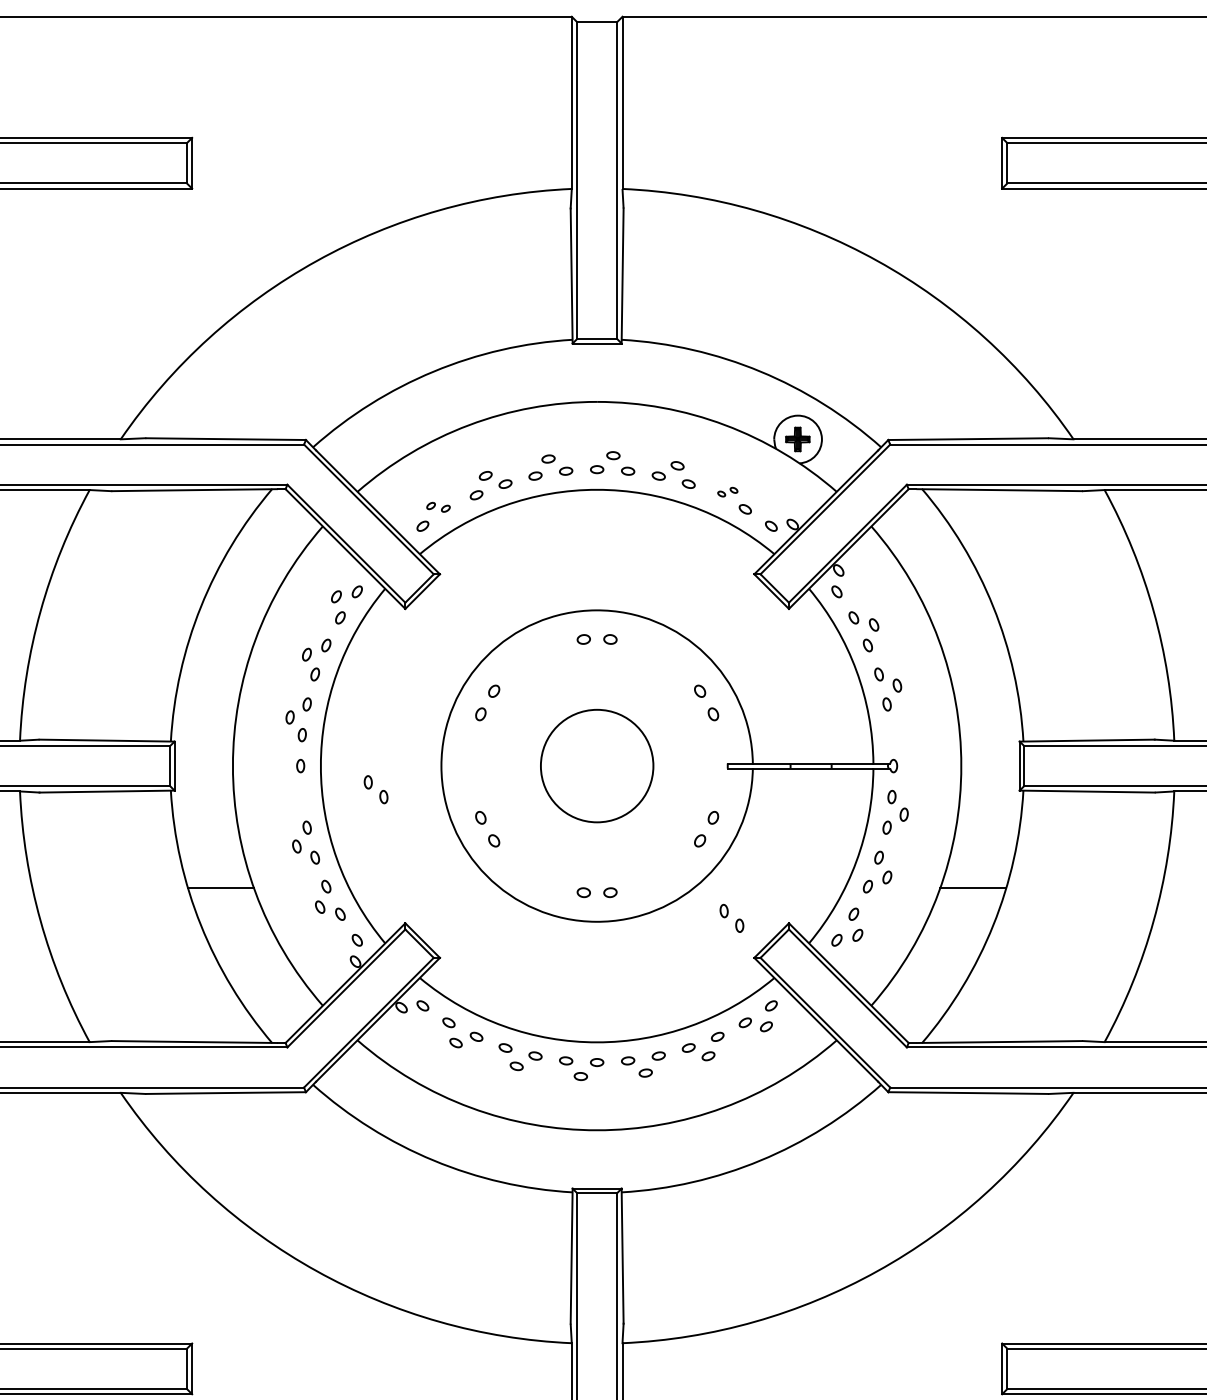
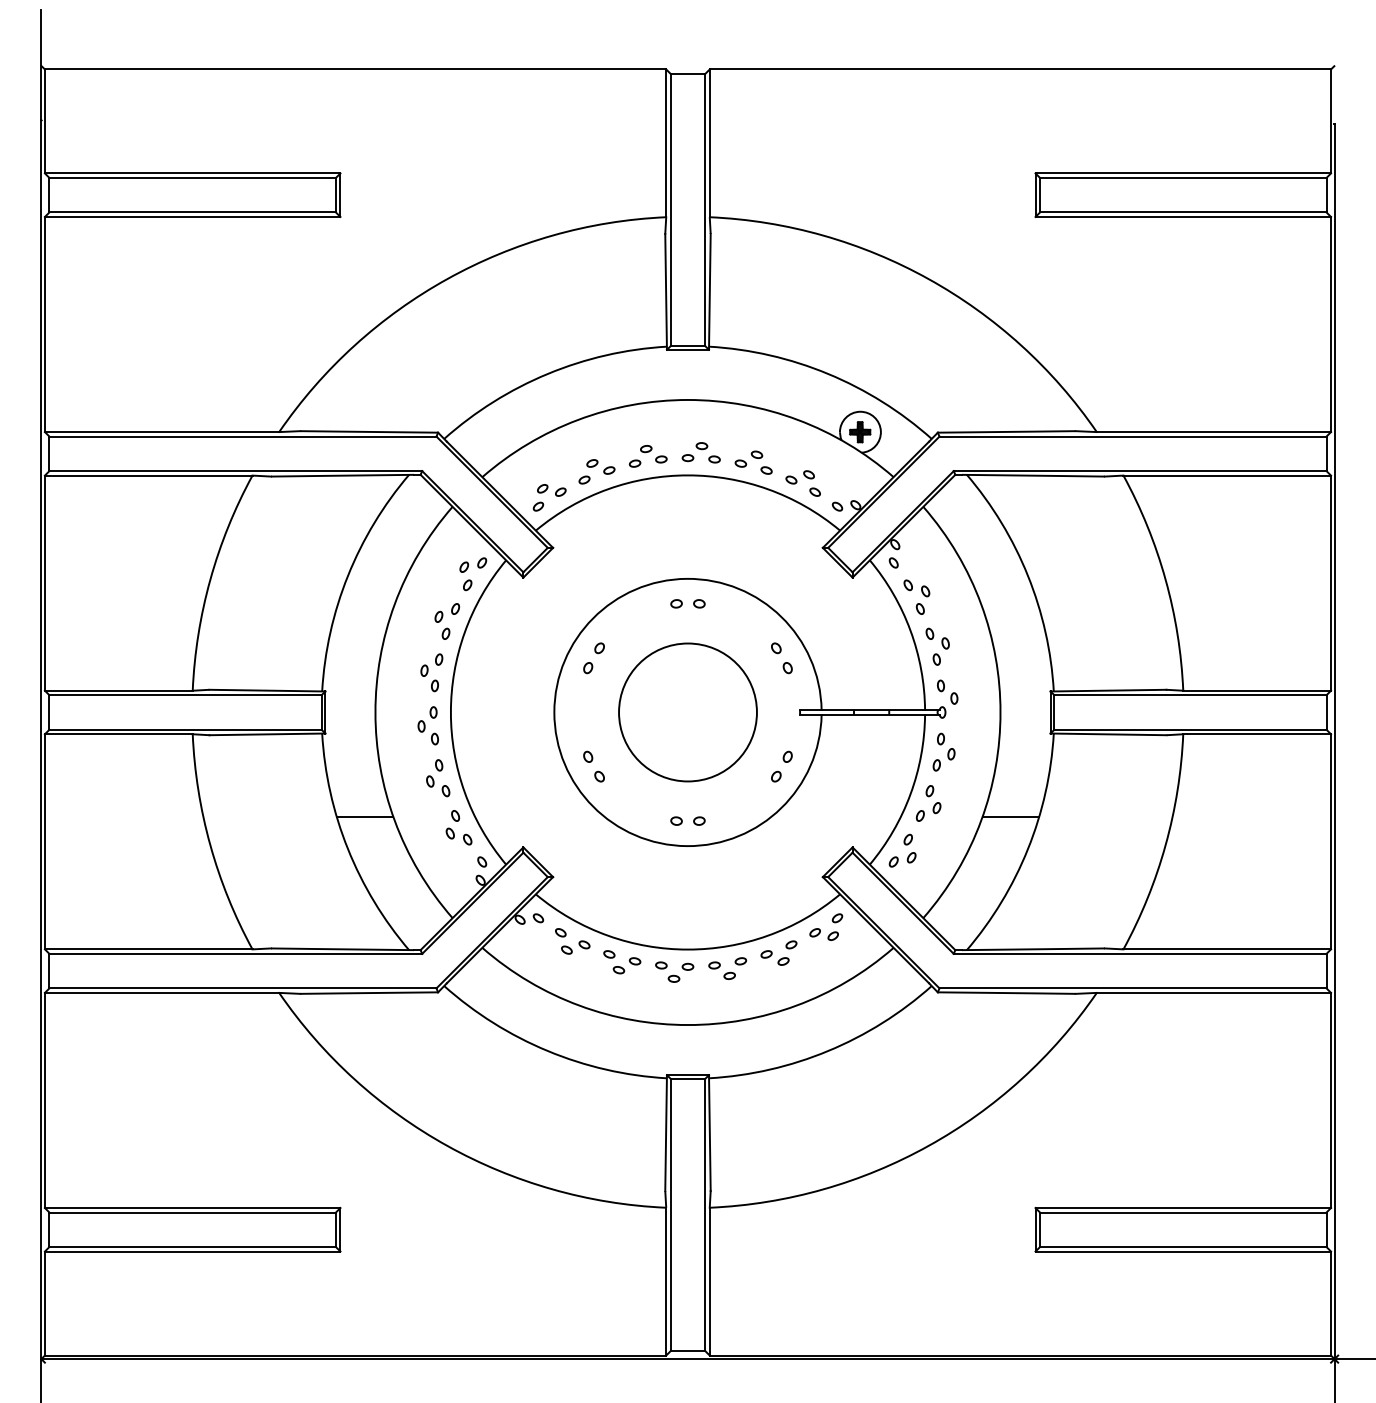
part: (727, 492) -> (799, 477), size x1.67
part: (438, 507) -> (551, 490), size x1.43
circle: (596, 766) -> (687, 712), size x1.43
part: (375, 789) -> (427, 732), moved
part: (731, 917) -> (947, 691), moved

